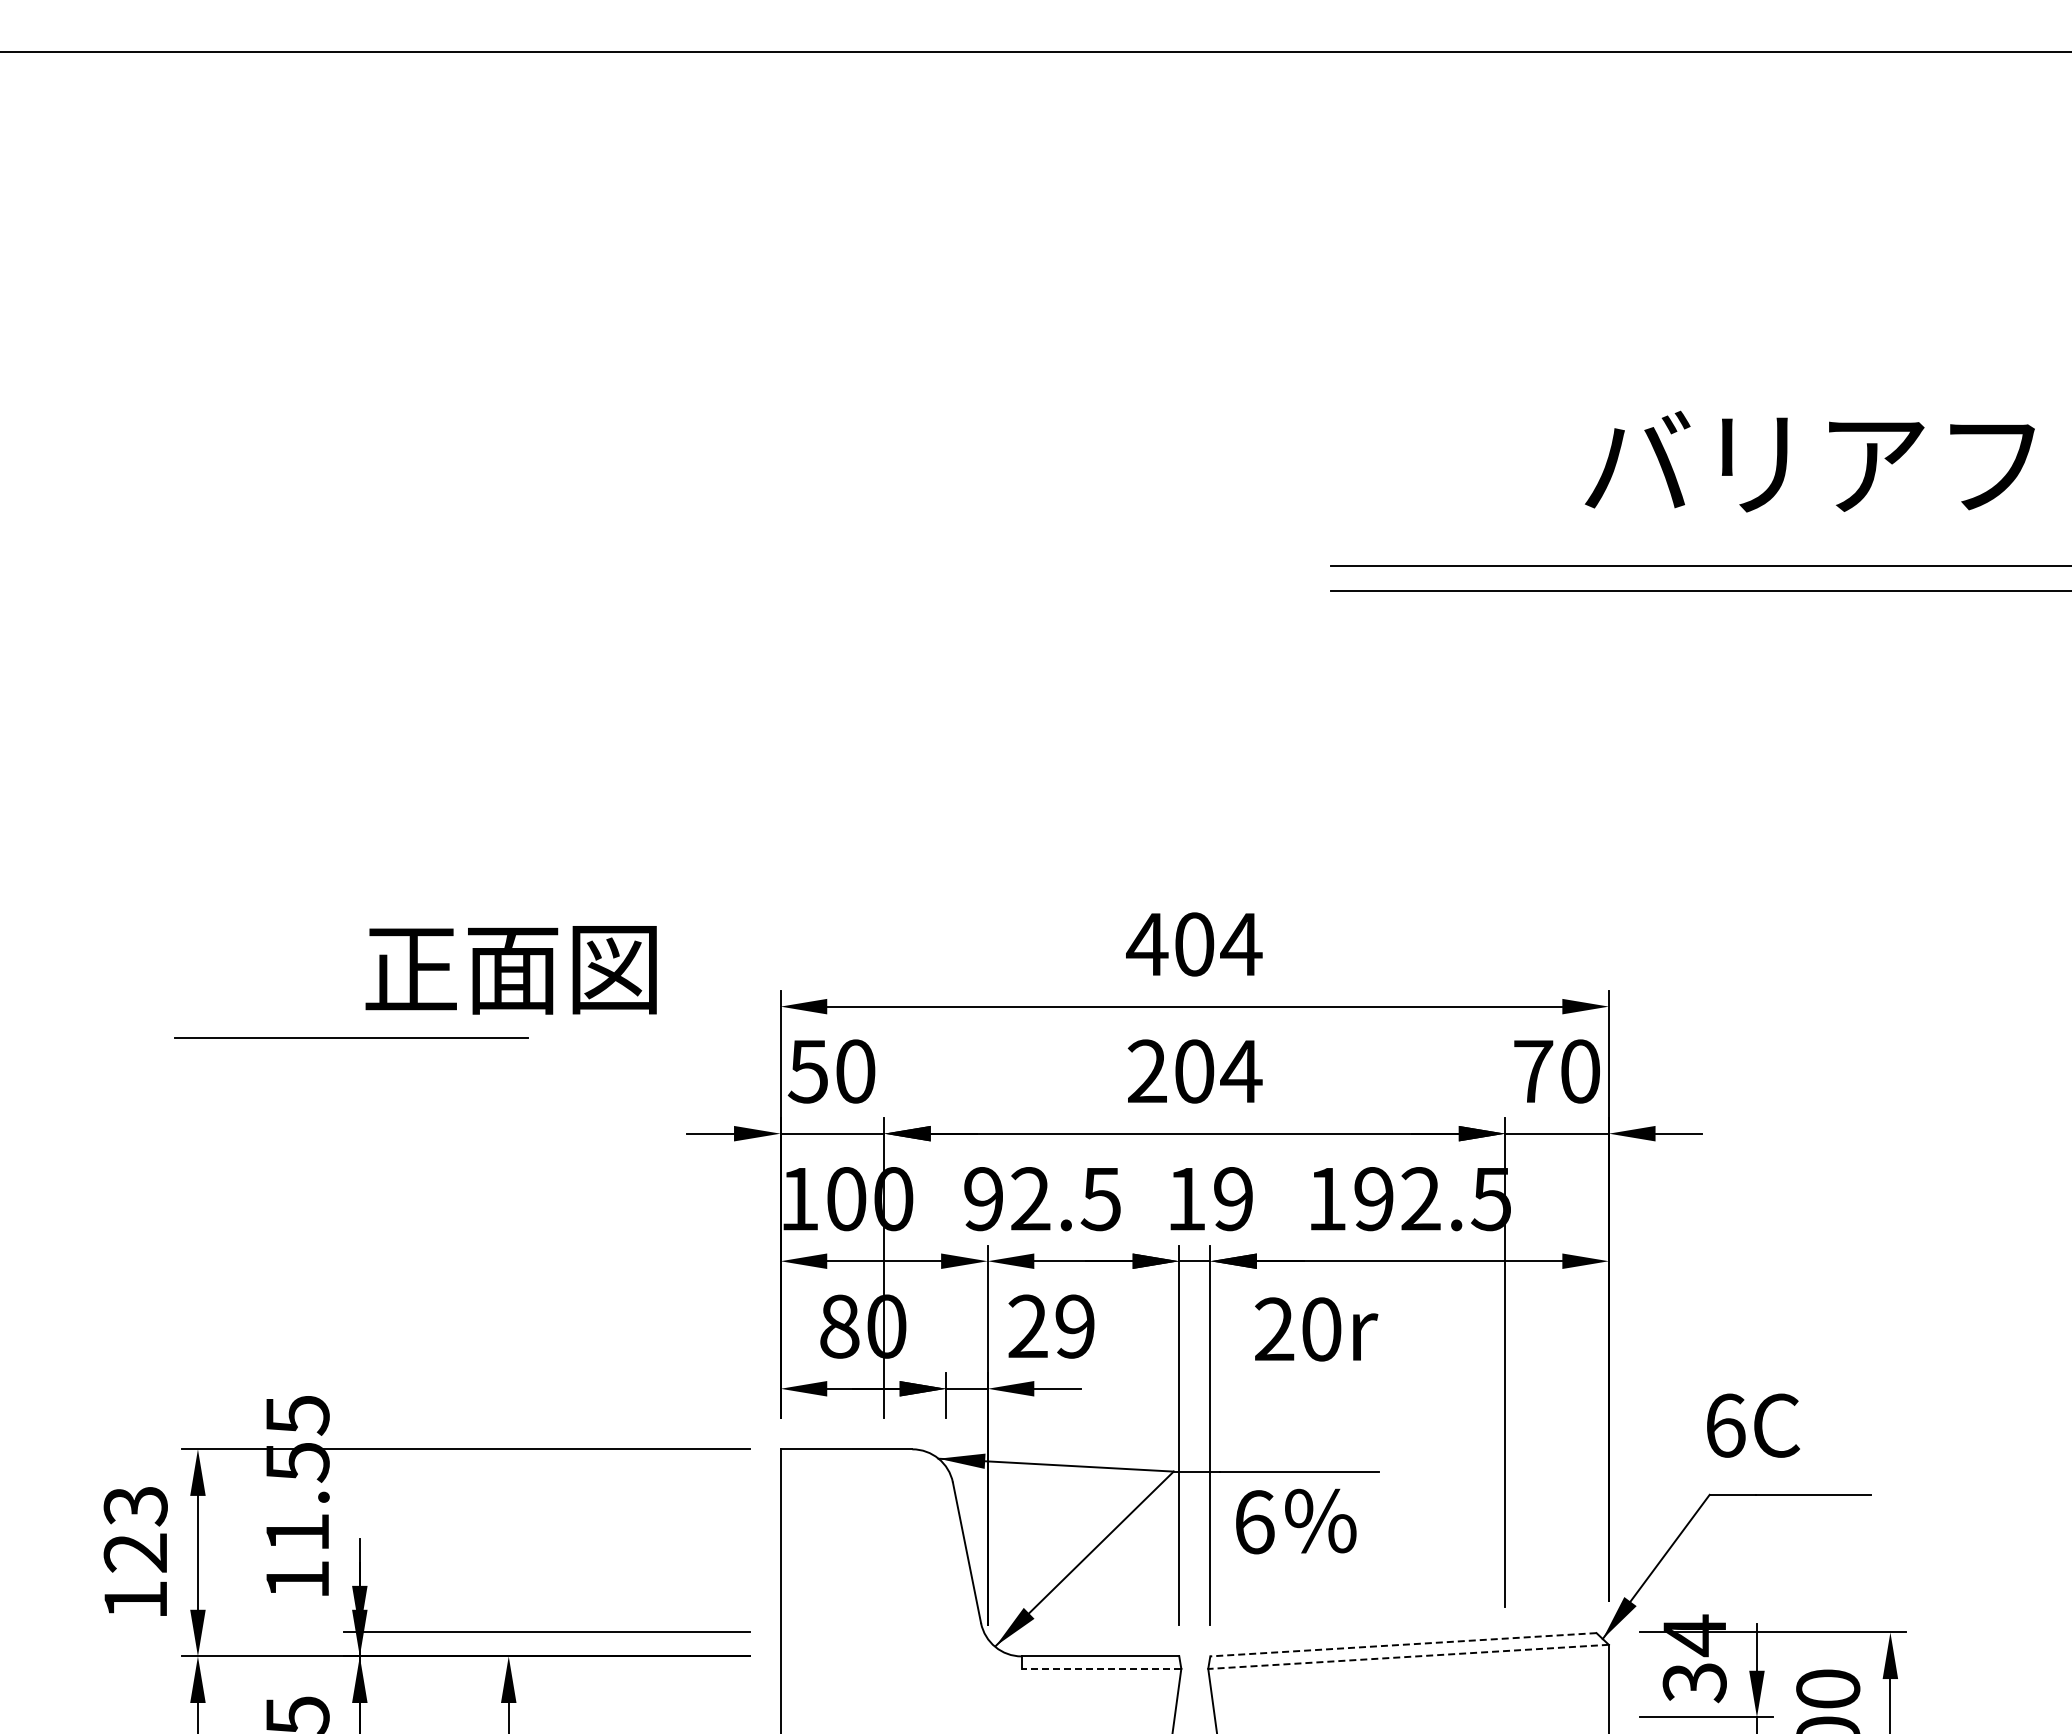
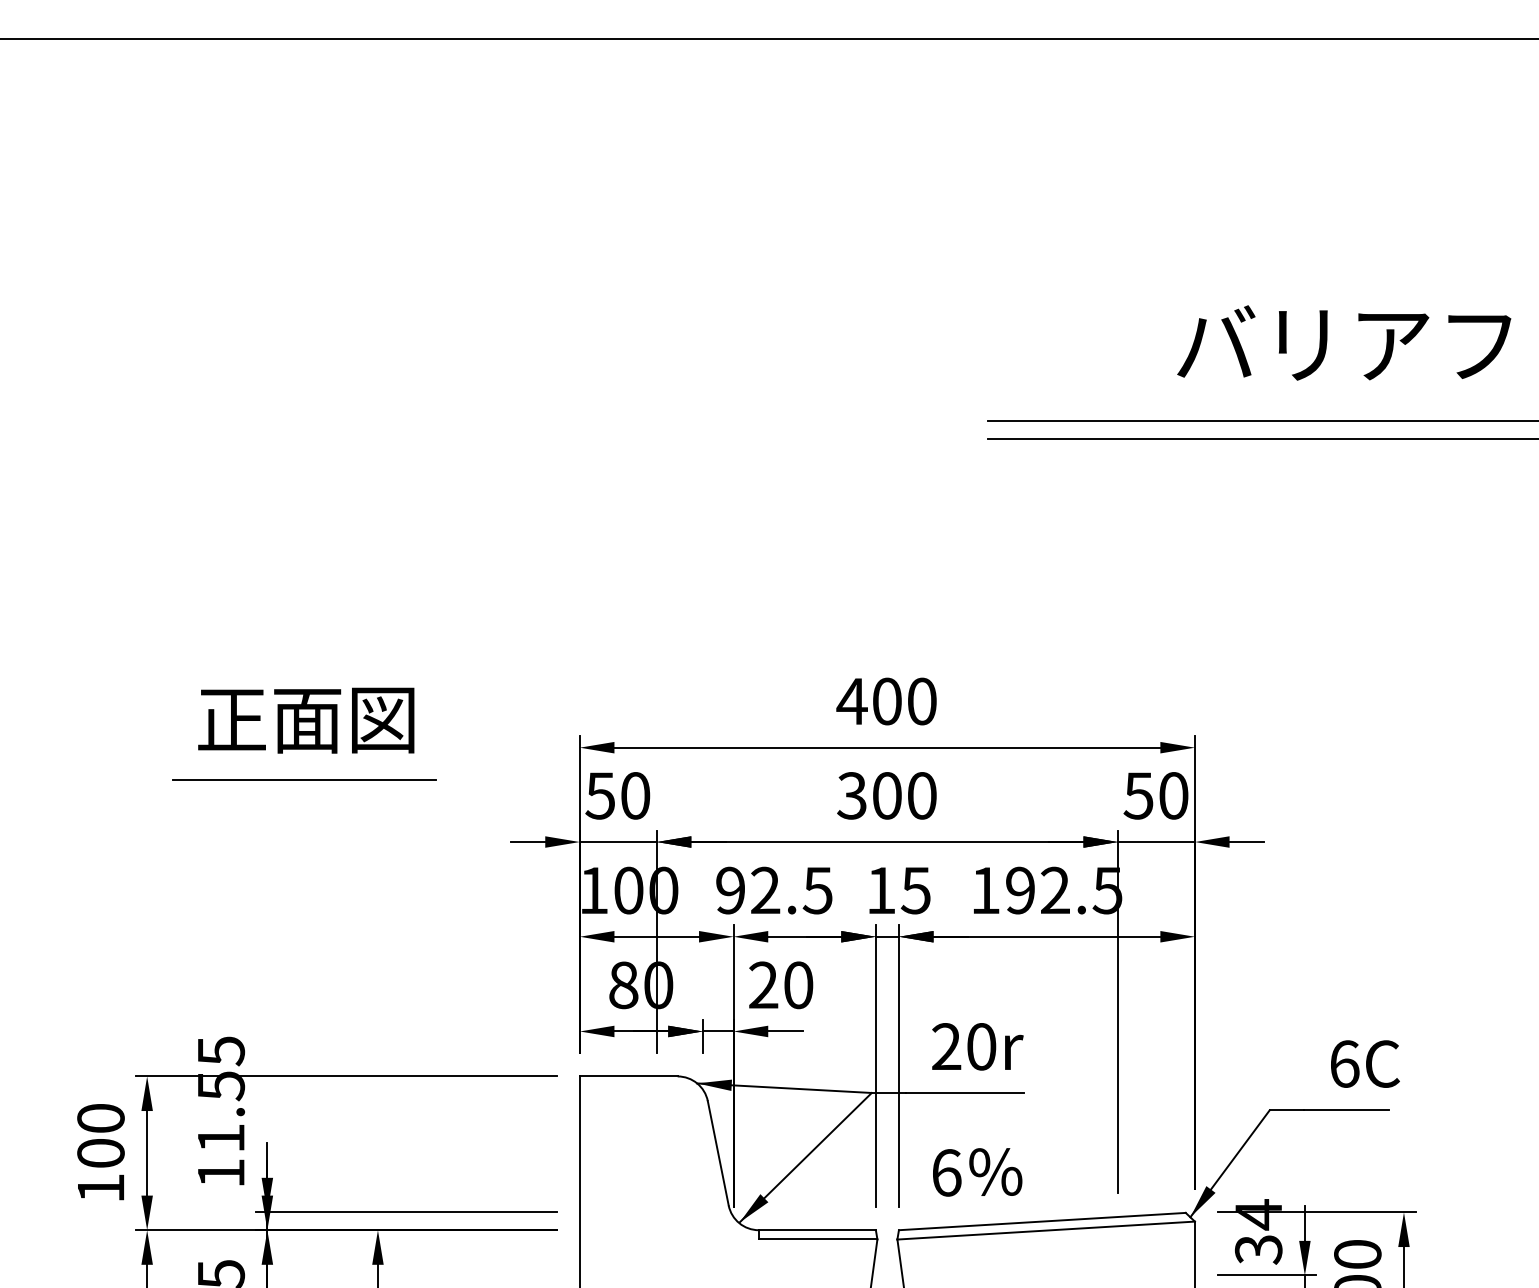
text: (1241, 944) -> (922, 701), 404 -> 400
text: (510, 970) -> (305, 720), moved
line: (351, 1037) -> (304, 779), moved
text: (1194, 1071) -> (887, 795), 204 -> 300
text: (1532, 1071) -> (1138, 795), 70 -> 50
text: (1232, 1199) -> (915, 890), 19 -> 15
text: (1074, 1326) -> (798, 985), 29 -> 20
text: (1316, 1329) -> (977, 1046), moved
text: (1753, 1425) -> (1365, 1063), moved
text: (1296, 1521) -> (977, 1172), moved
text: (135, 1529) -> (100, 1135), 123 -> 100
line: (1402, 1644) -> (1041, 1221), dashed -> solid
line: (1408, 1656) -> (1046, 1230), dashed -> solid
line: (1101, 1668) -> (818, 1239), dashed -> solid

